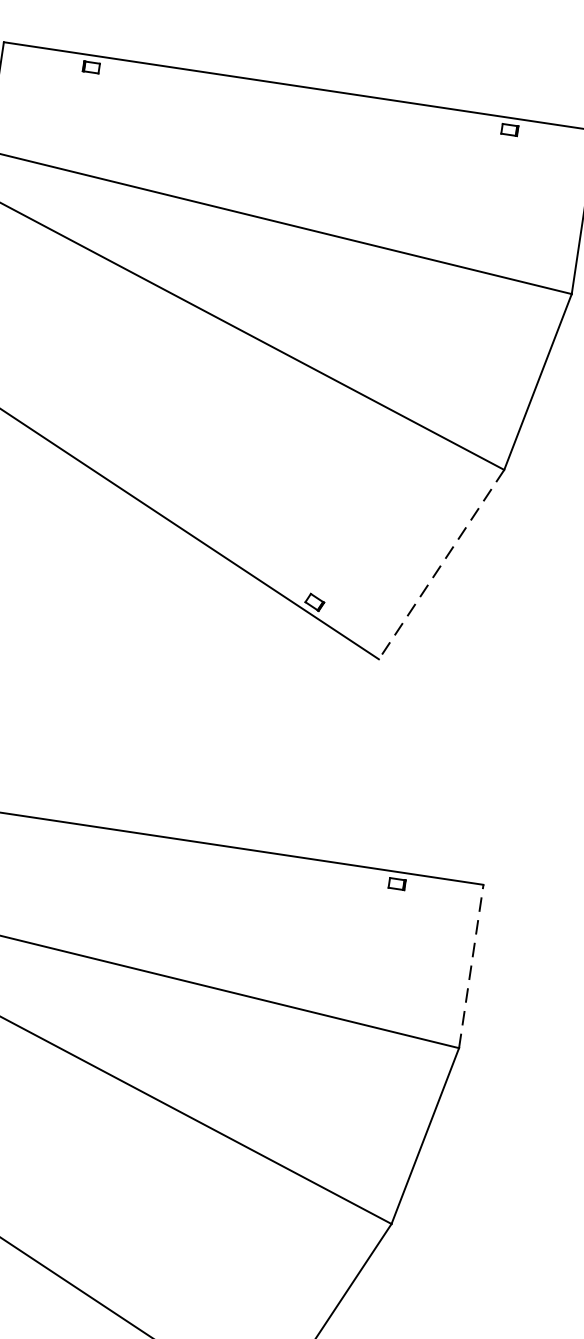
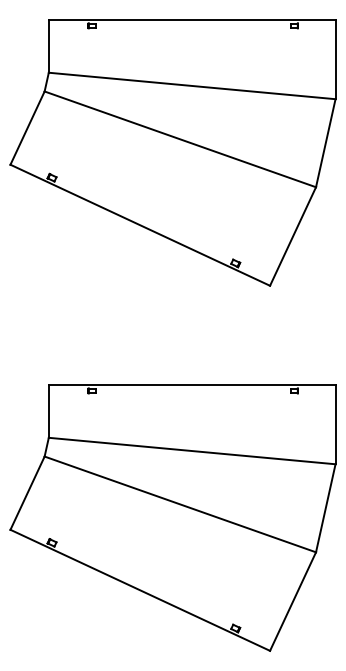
line: (440, 564) -> (292, 236), dashed -> solid
line: (471, 965) -> (335, 424), dashed -> solid

